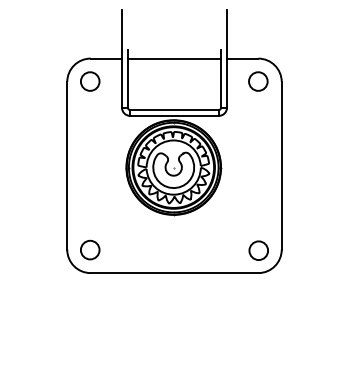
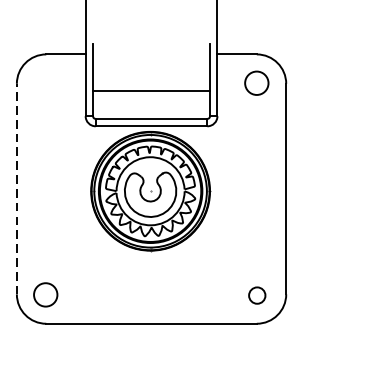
line: (174, 58) -> (151, 90), moved
circle: (90, 81) -> (46, 83), removed
line: (67, 165) -> (17, 188), solid -> dashed
circle: (258, 250) -> (257, 295), size x0.7

